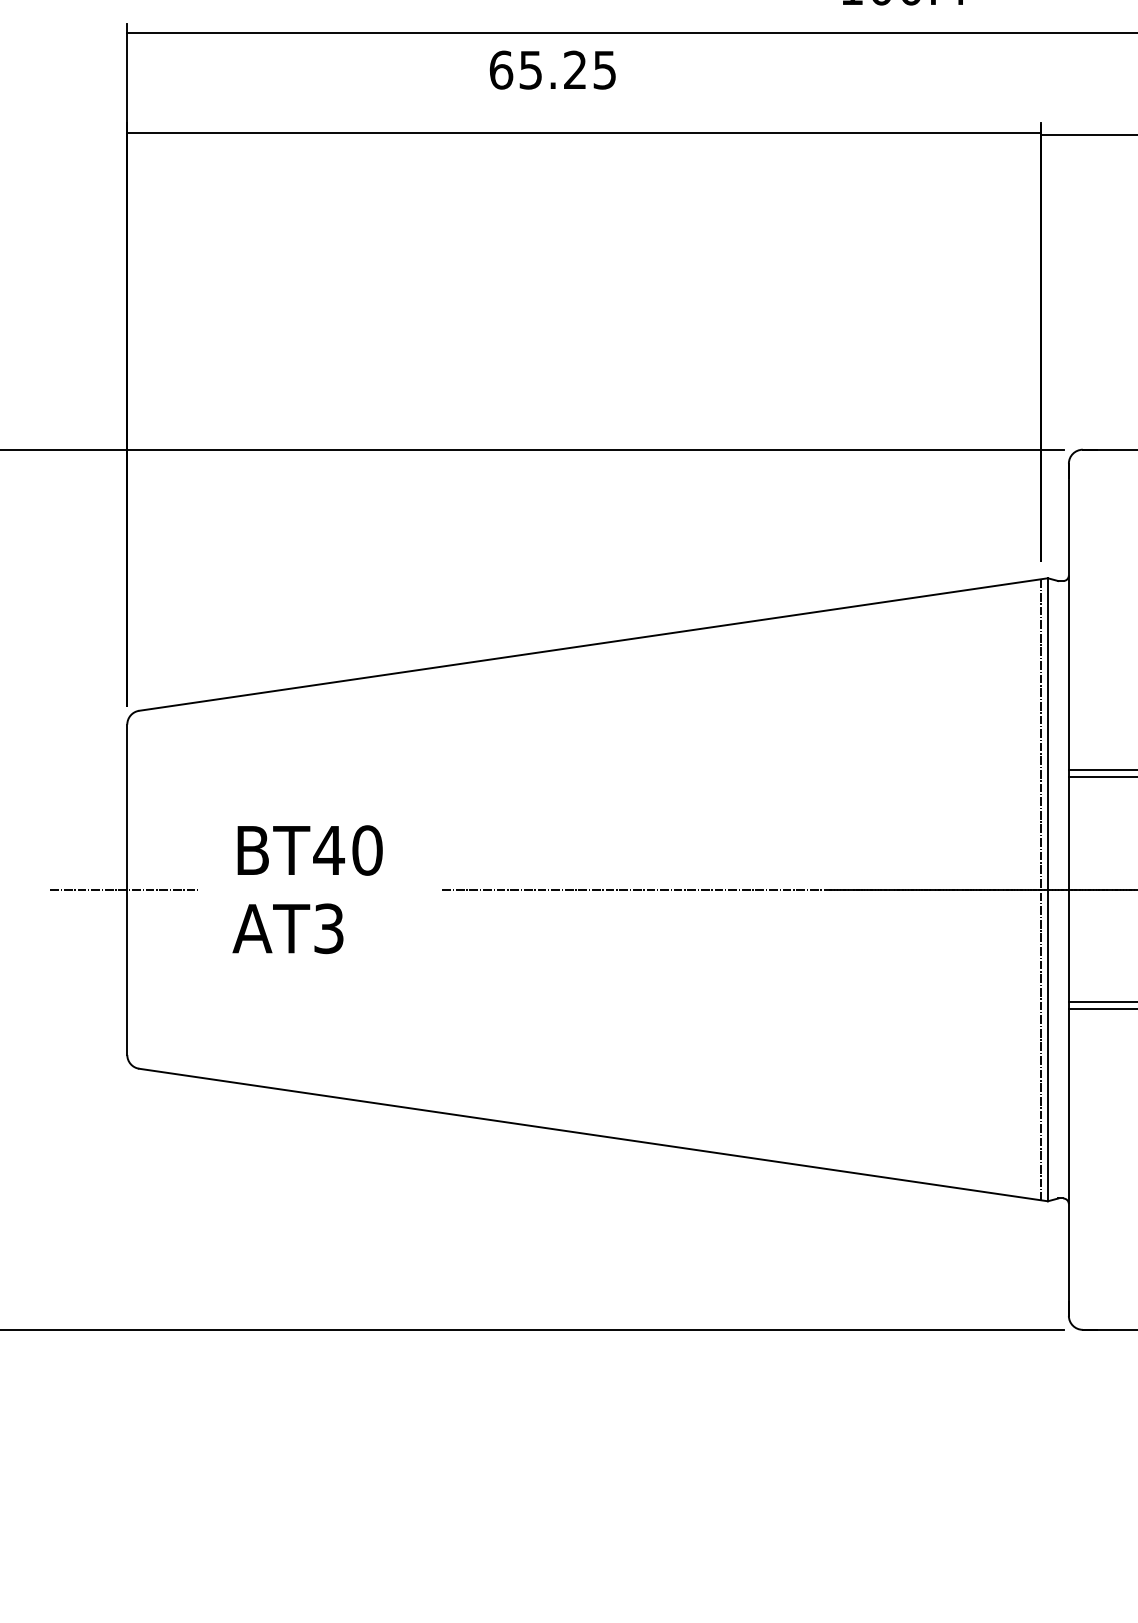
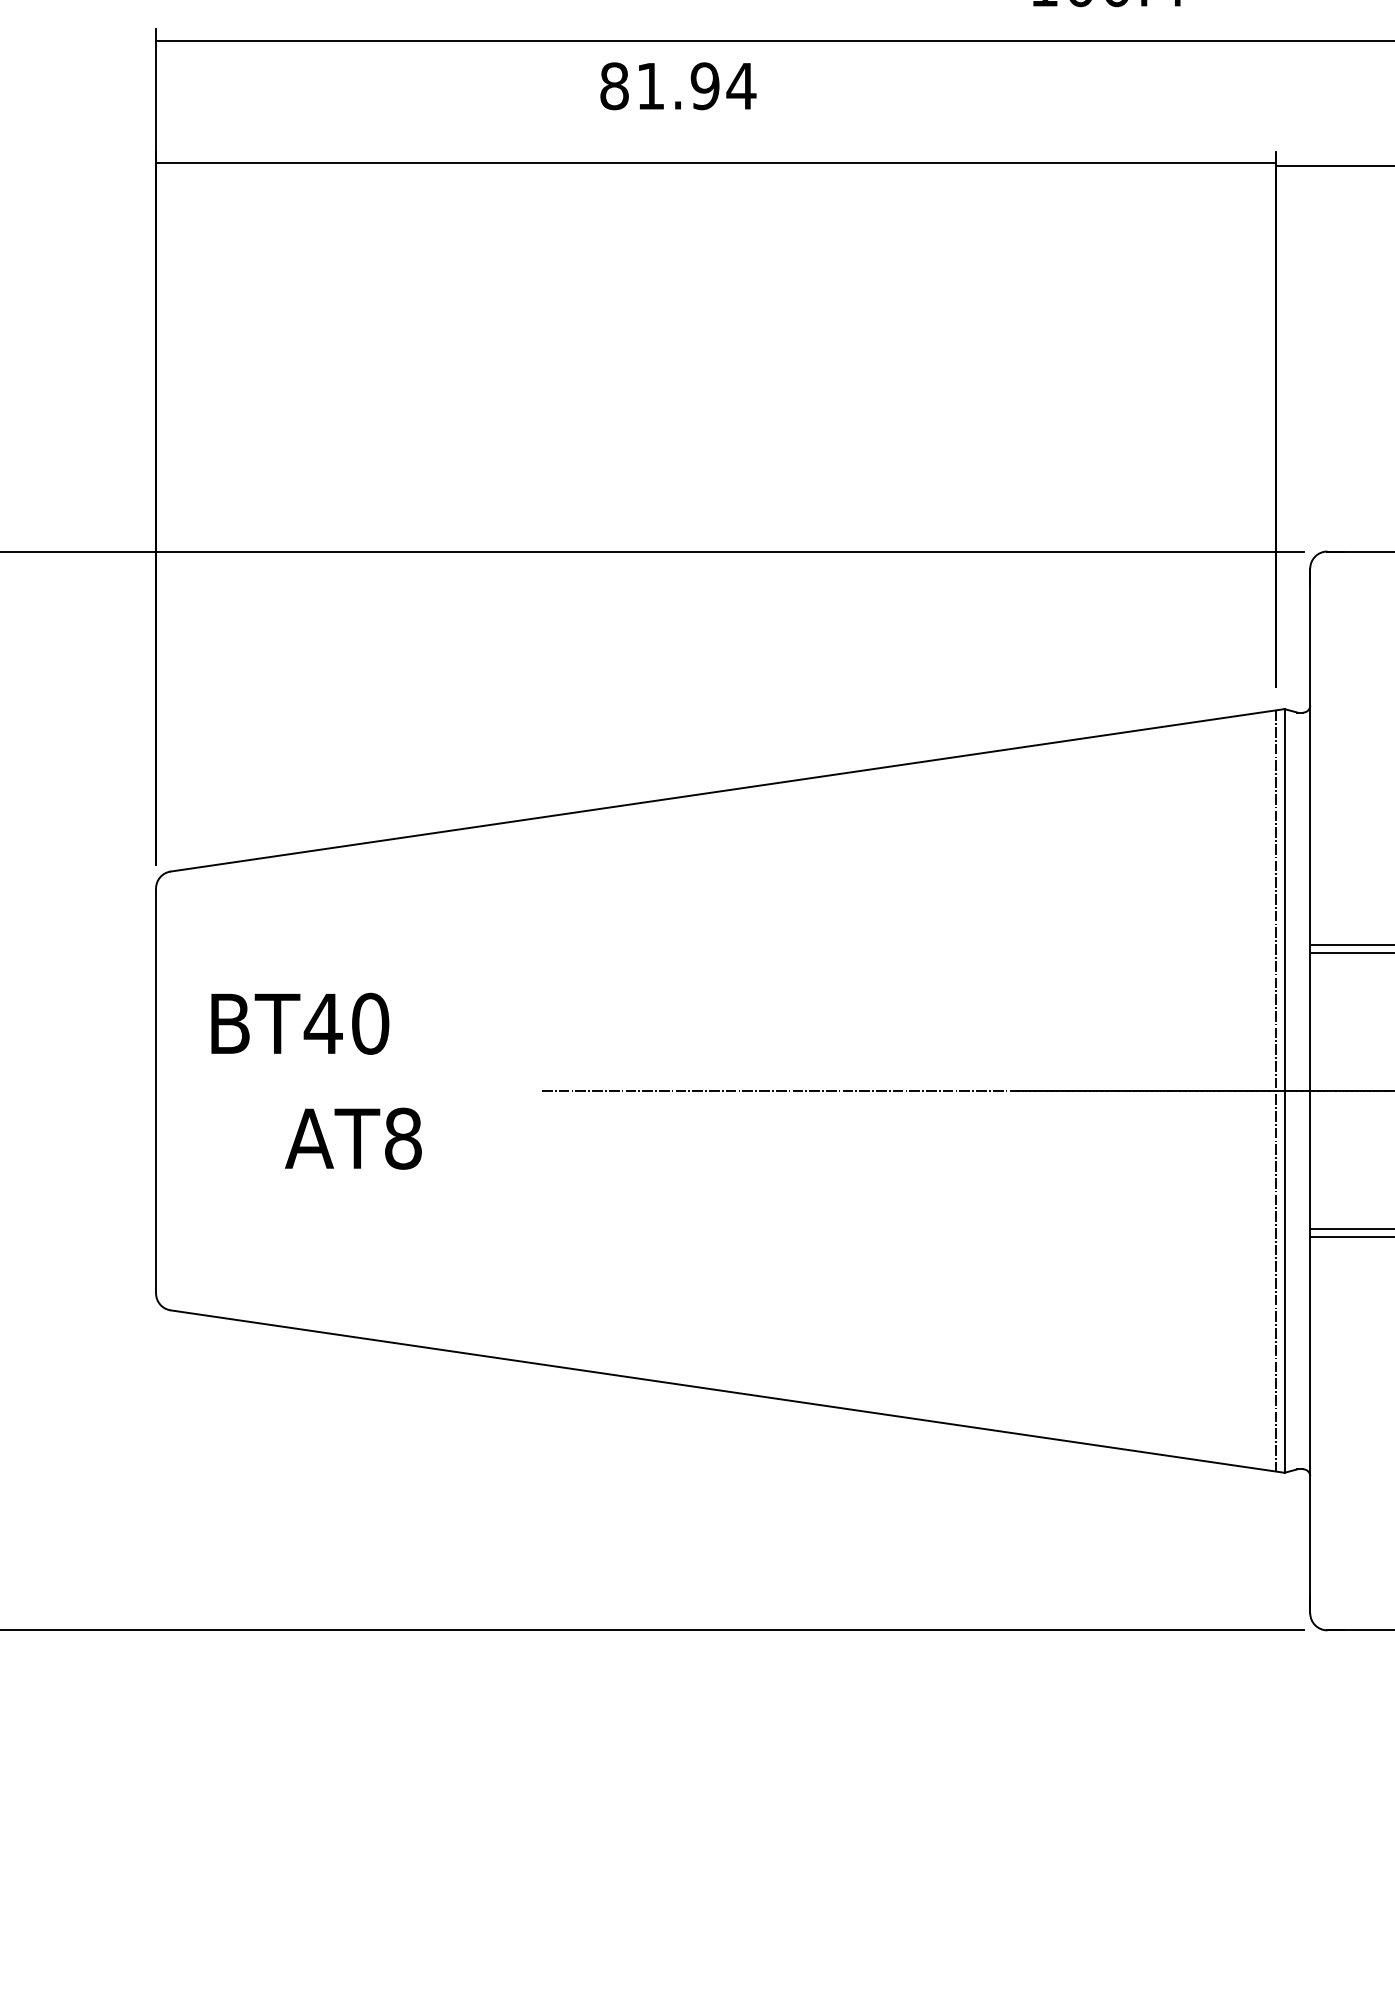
text: (553, 70) -> (678, 86), 65.25 -> 81.94
text: (310, 850) -> (300, 1023), moved
line: (125, 889) -> (153, 1090), removed
text: (329, 928) -> (403, 1138), AT3 -> AT8

